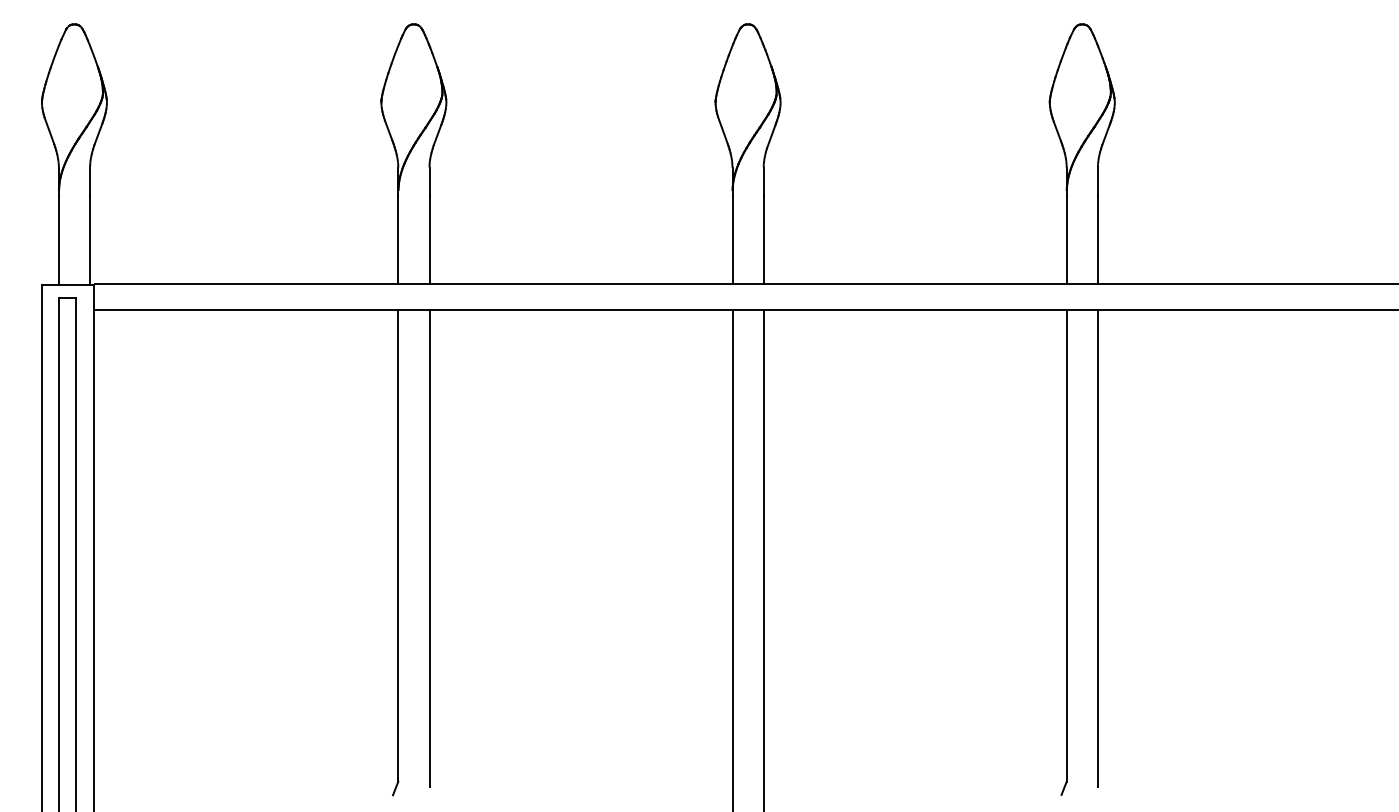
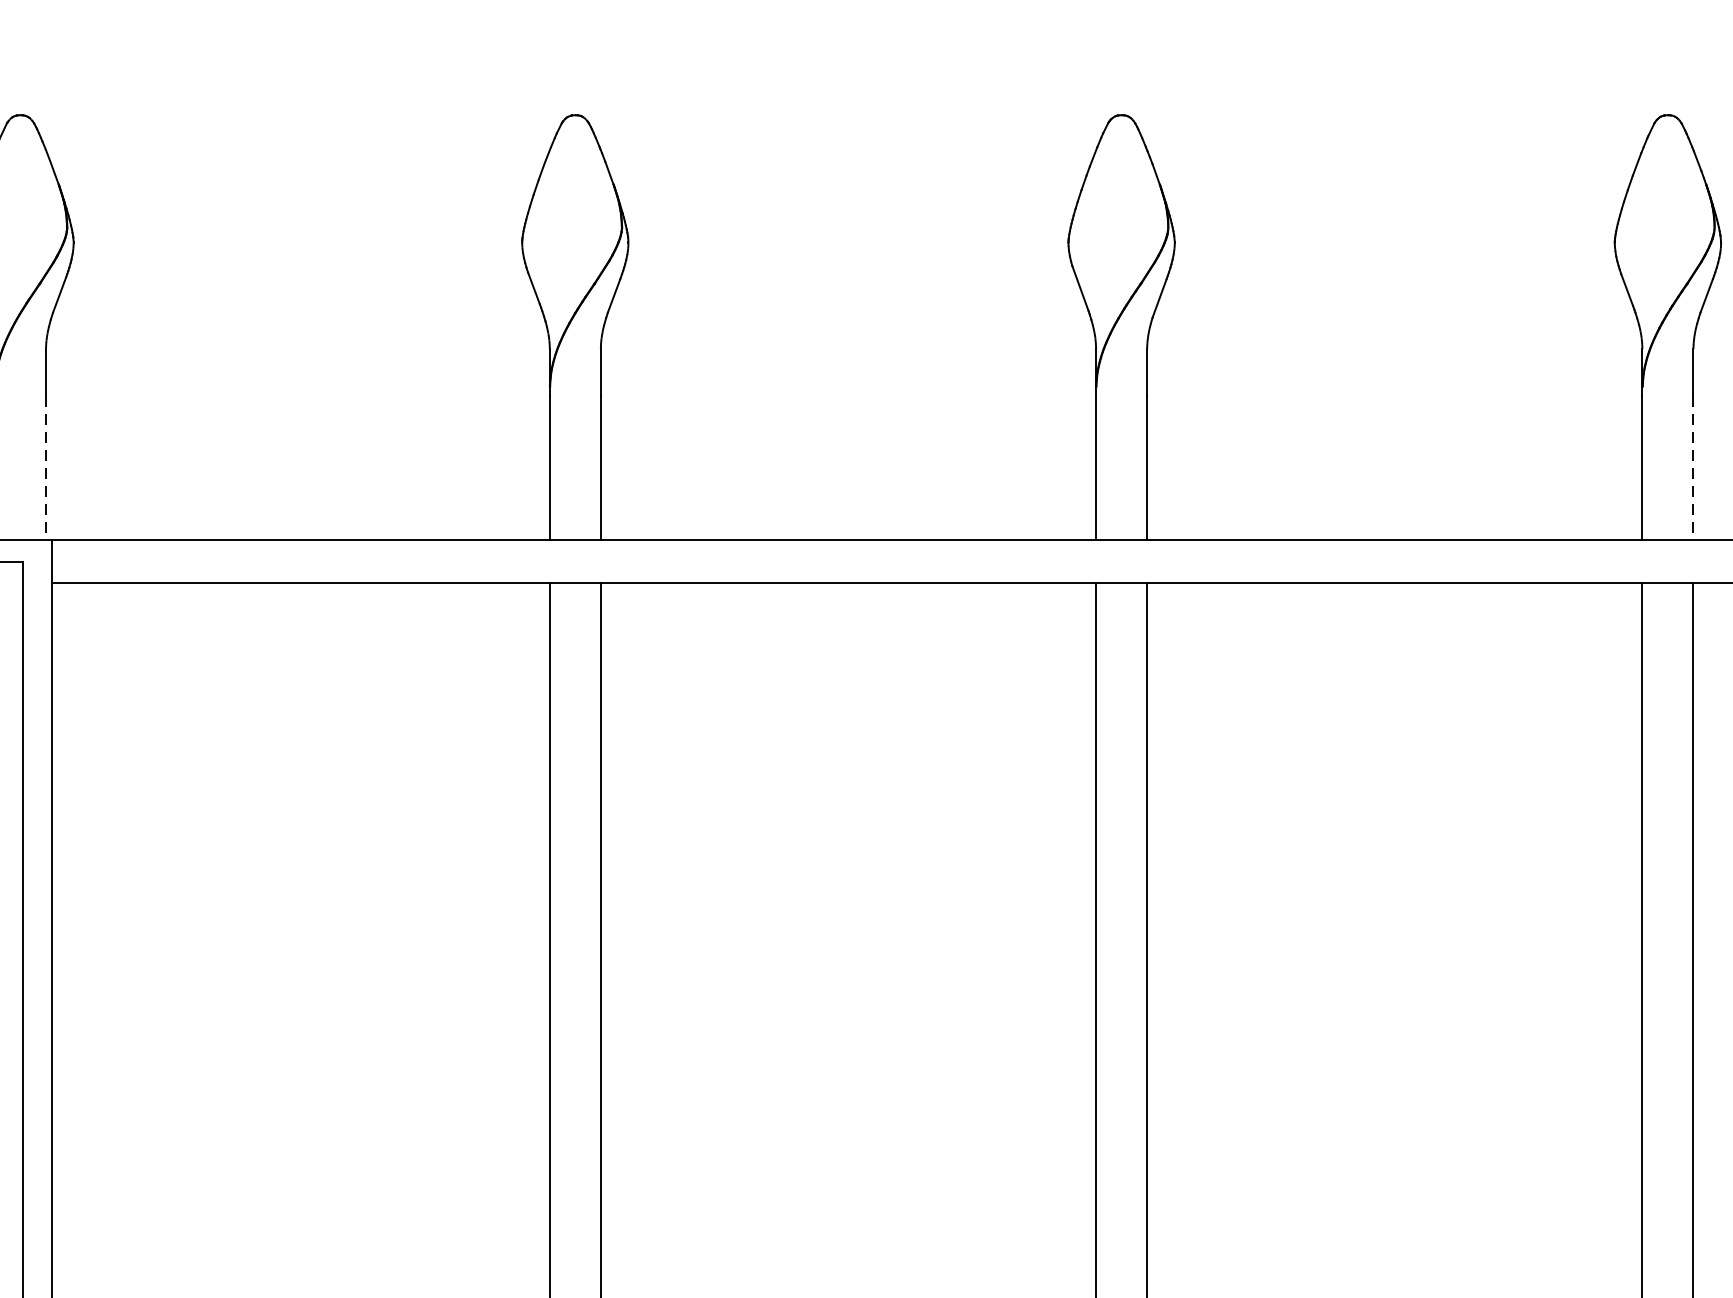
line: (90, 240) -> (46, 468), solid -> dashed
line: (1097, 240) -> (1692, 468), solid -> dashed

